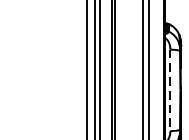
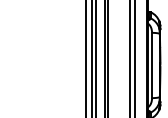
line: (170, 90) -> (152, 65), dashed -> solid

